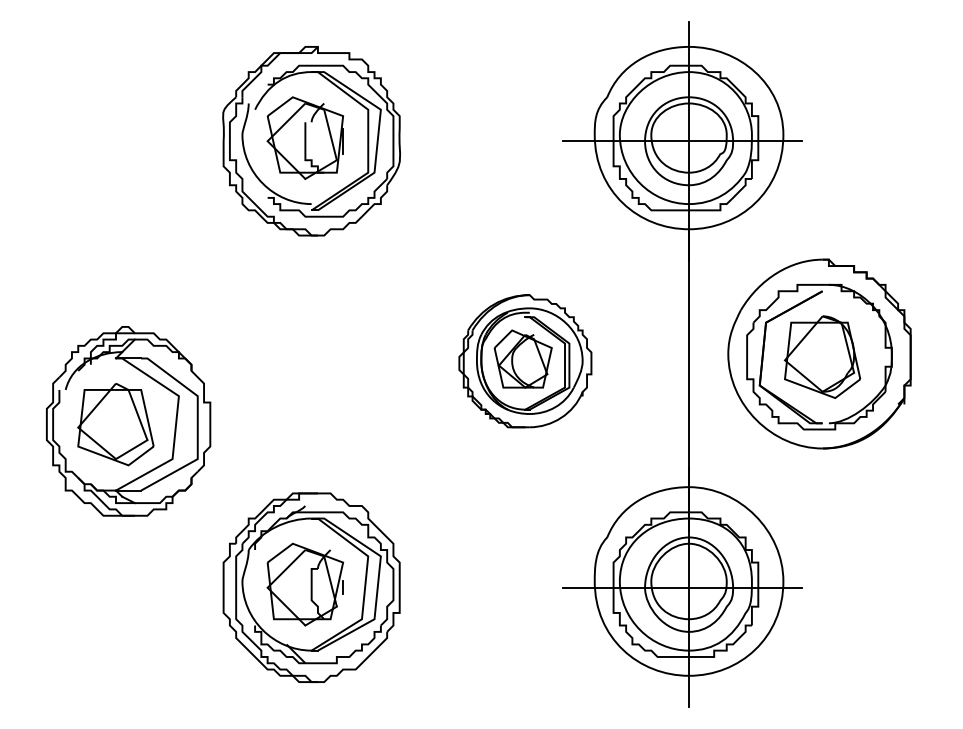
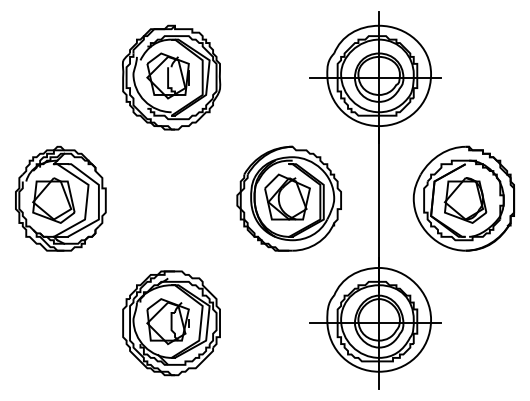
part: (818, 353) -> (463, 198), moved
part: (524, 360) -> (288, 198), size x1.43
part: (127, 420) -> (60, 198), moved

